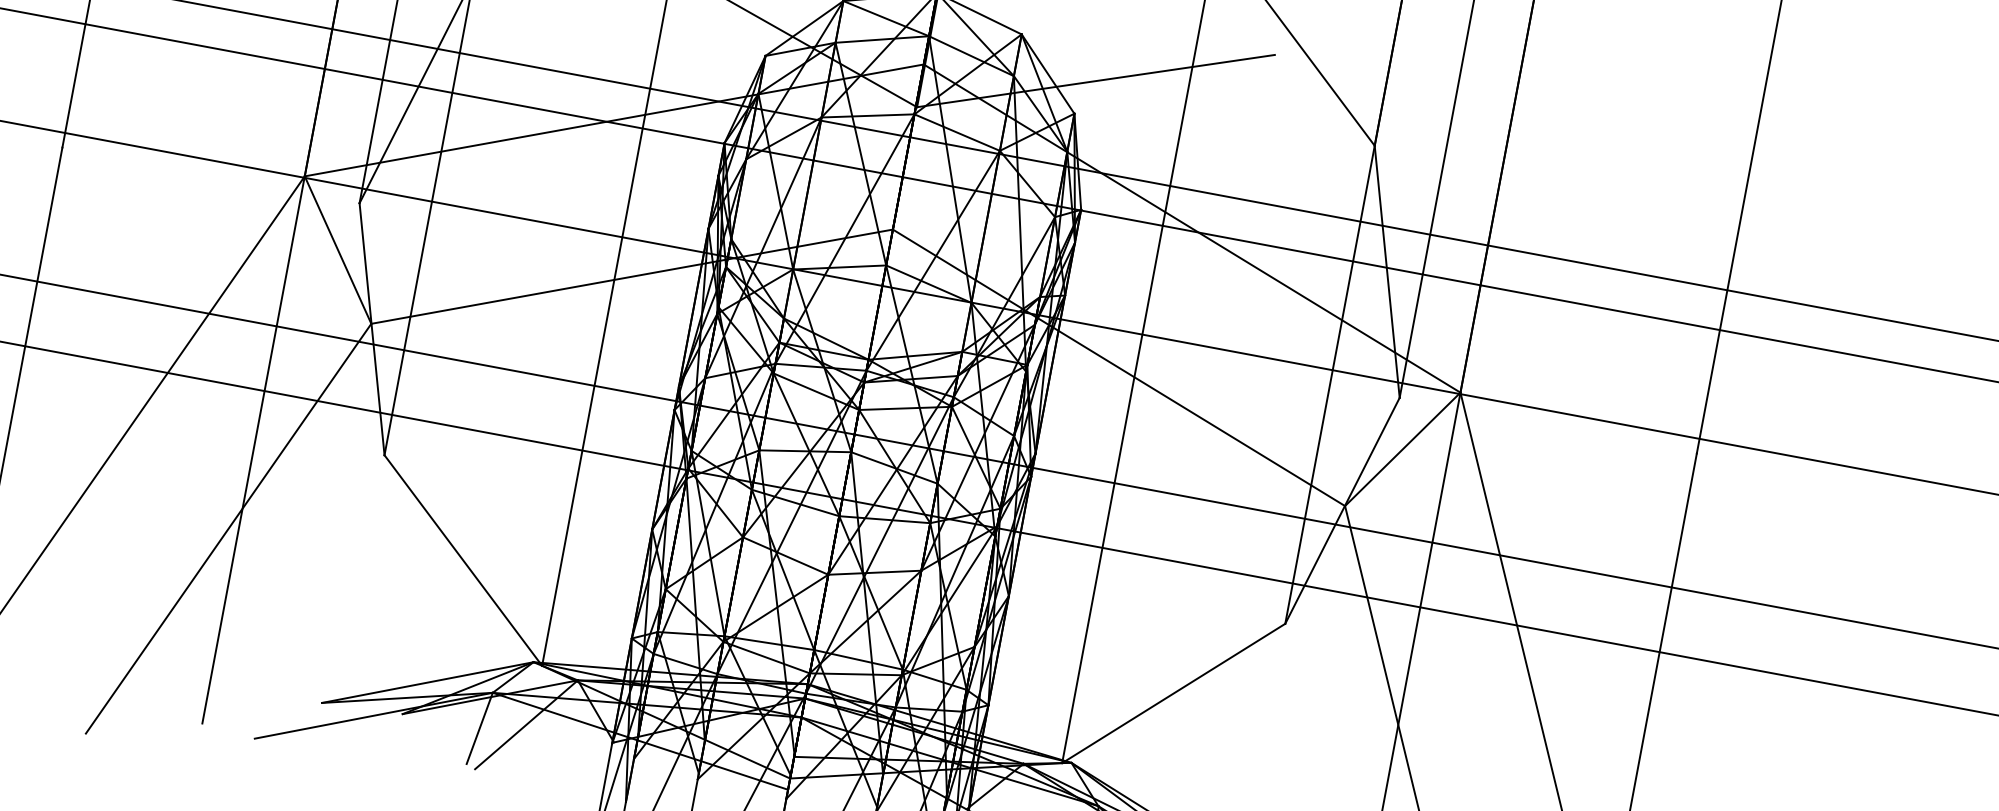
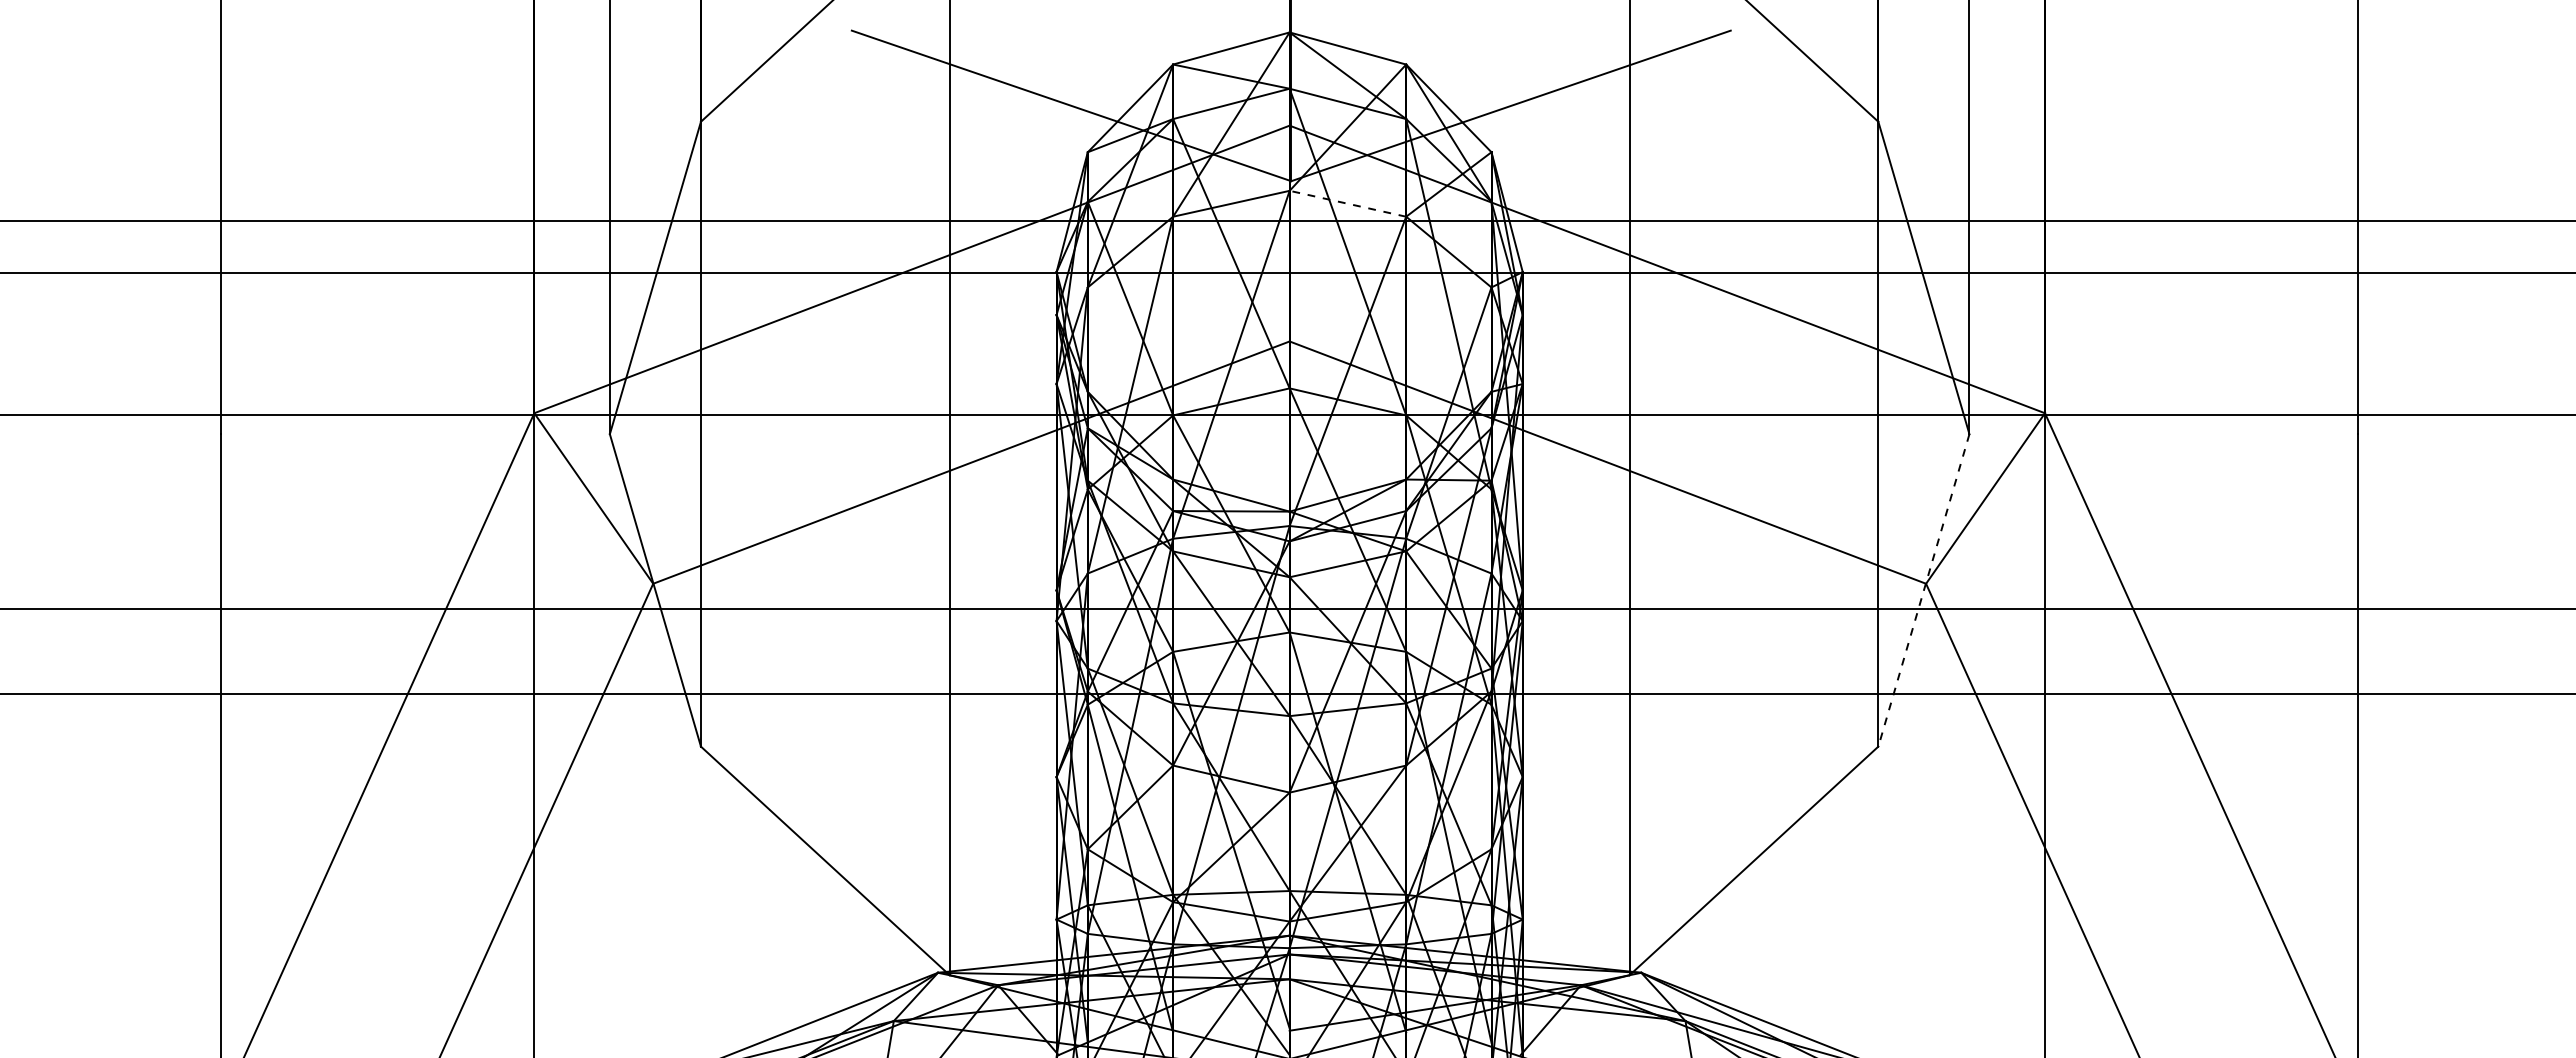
line: (956, 132) -> (1347, 203), solid -> dashed
line: (1342, 510) -> (1923, 590), solid -> dashed

